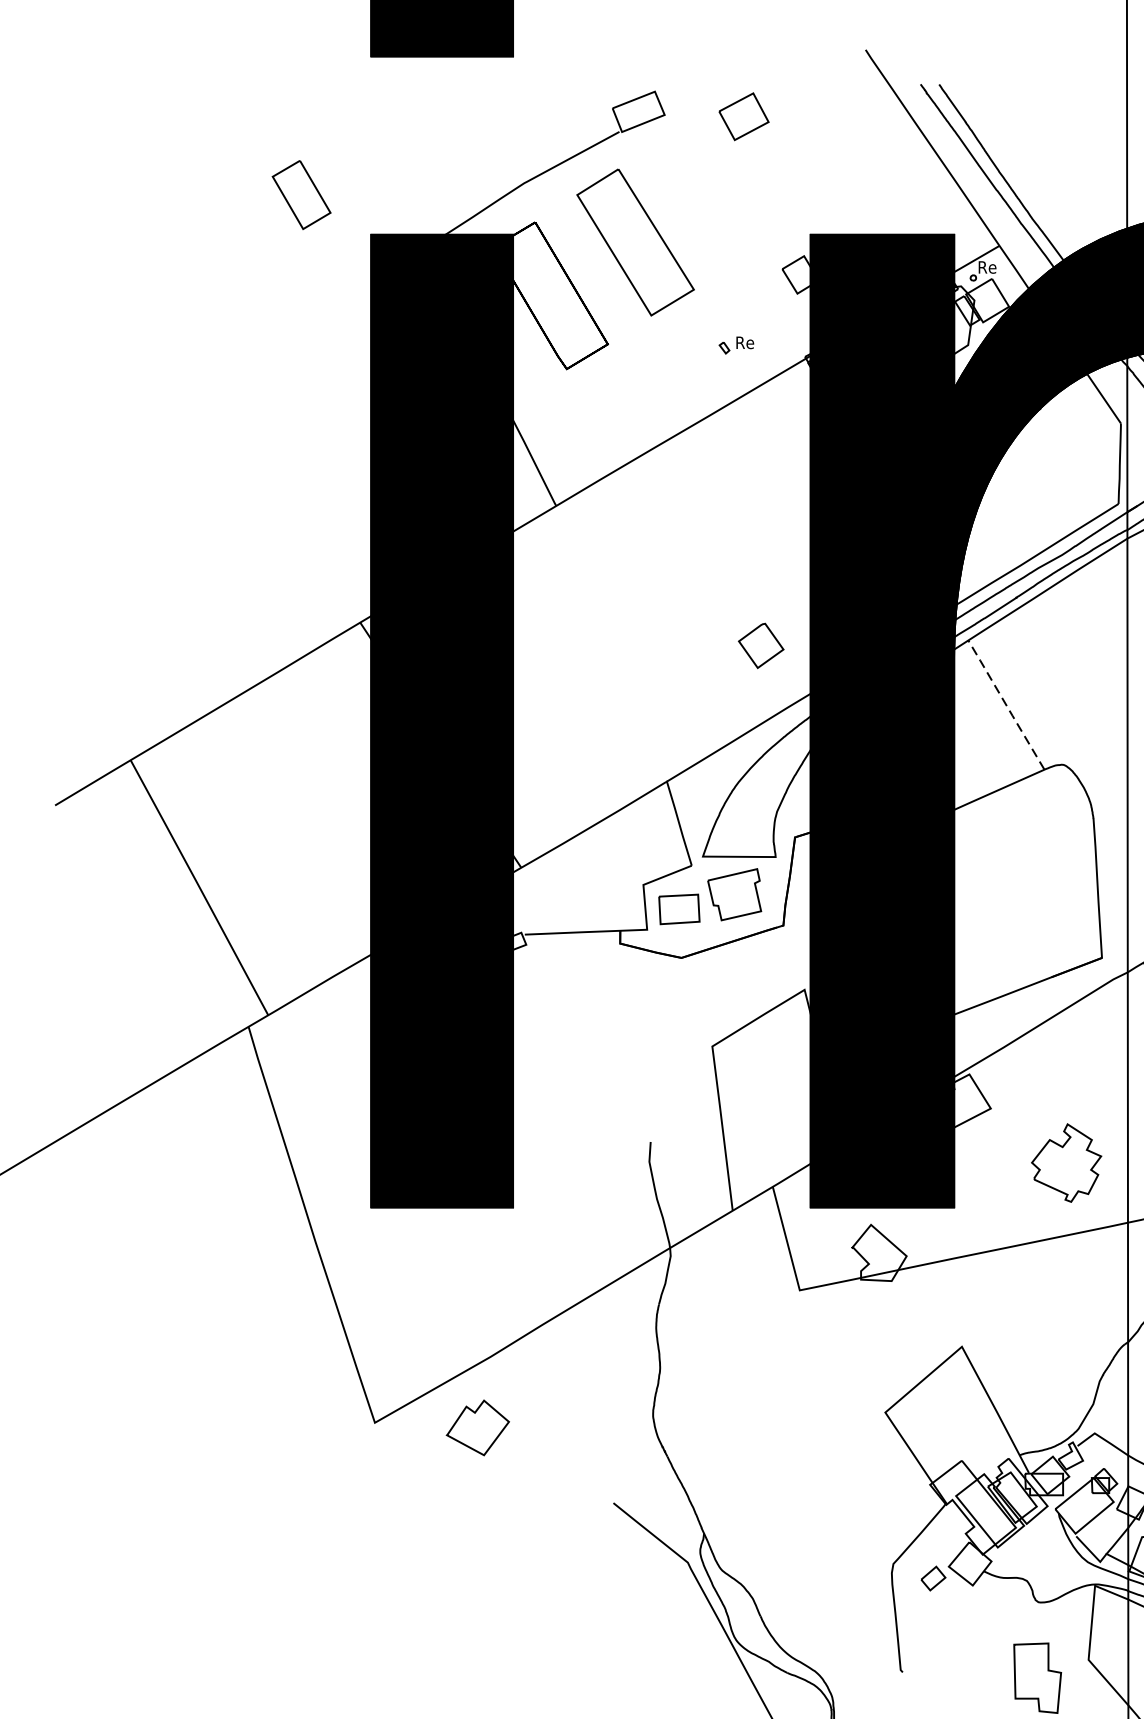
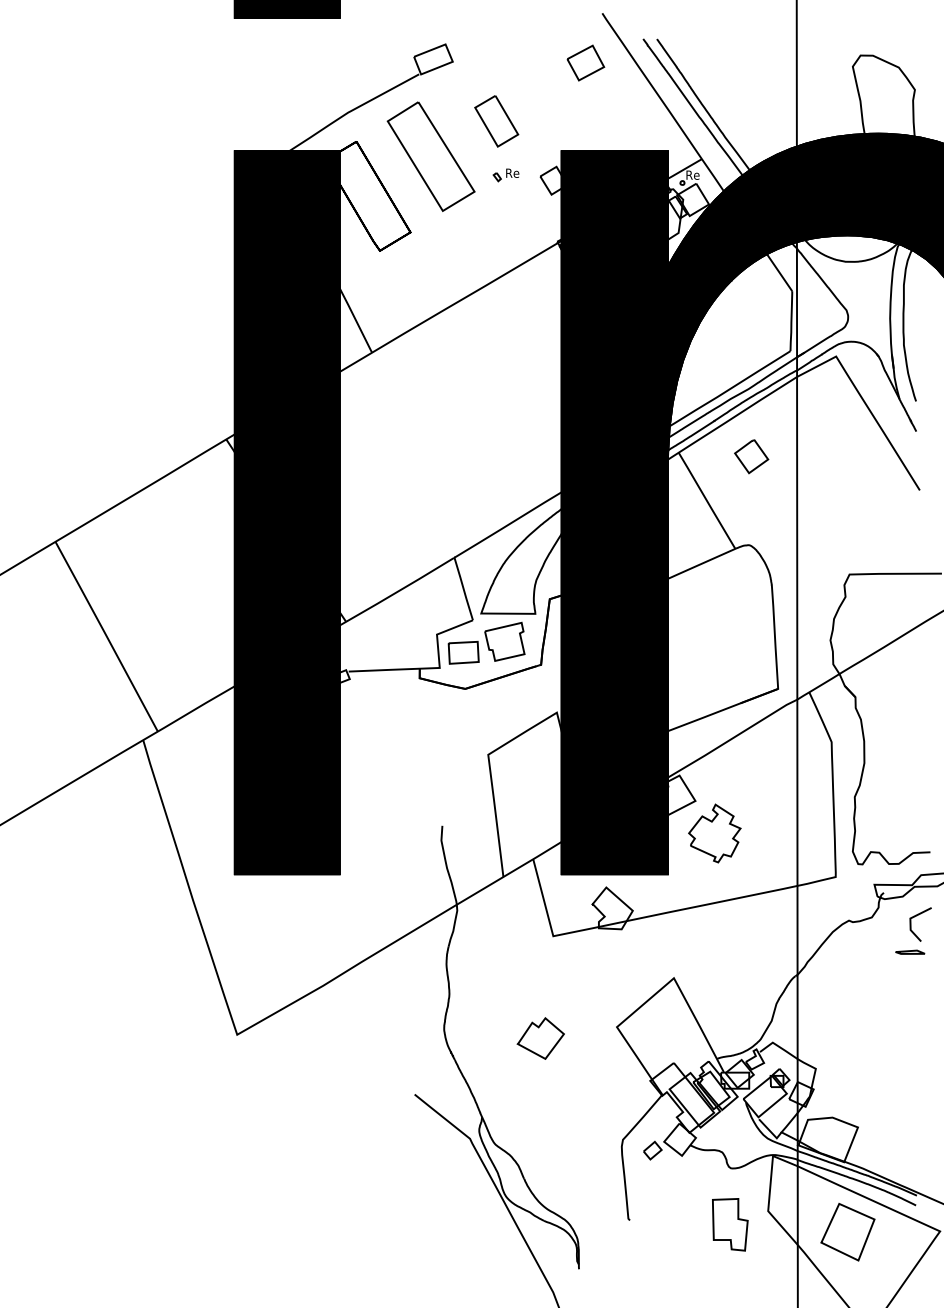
part: (743, 115) -> (585, 62), moved
part: (301, 195) -> (496, 121), moved
part: (735, 345) -> (505, 175), moved
part: (761, 645) -> (751, 456), moved
line: (1005, 704) -> (706, 500), dashed -> solid
part: (1066, 1163) -> (714, 833), moved
part: (477, 1427) -> (540, 1038), moved

